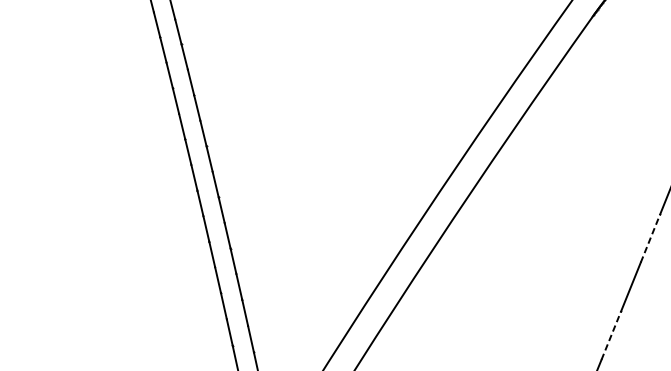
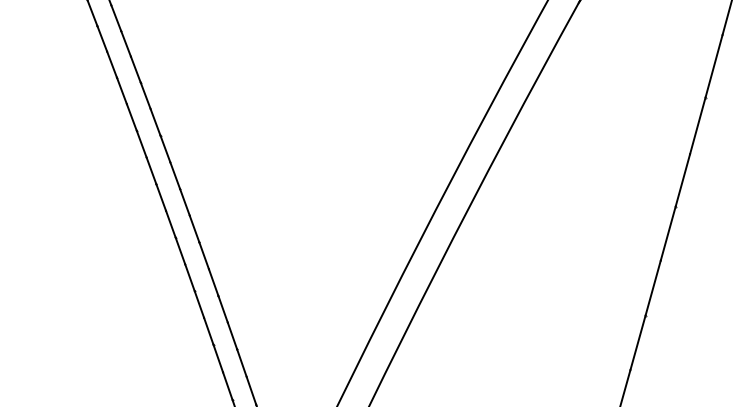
line: (650, 238) -> (668, 233), dashed -> solid
line: (611, 335) -> (638, 342), dashed -> solid

